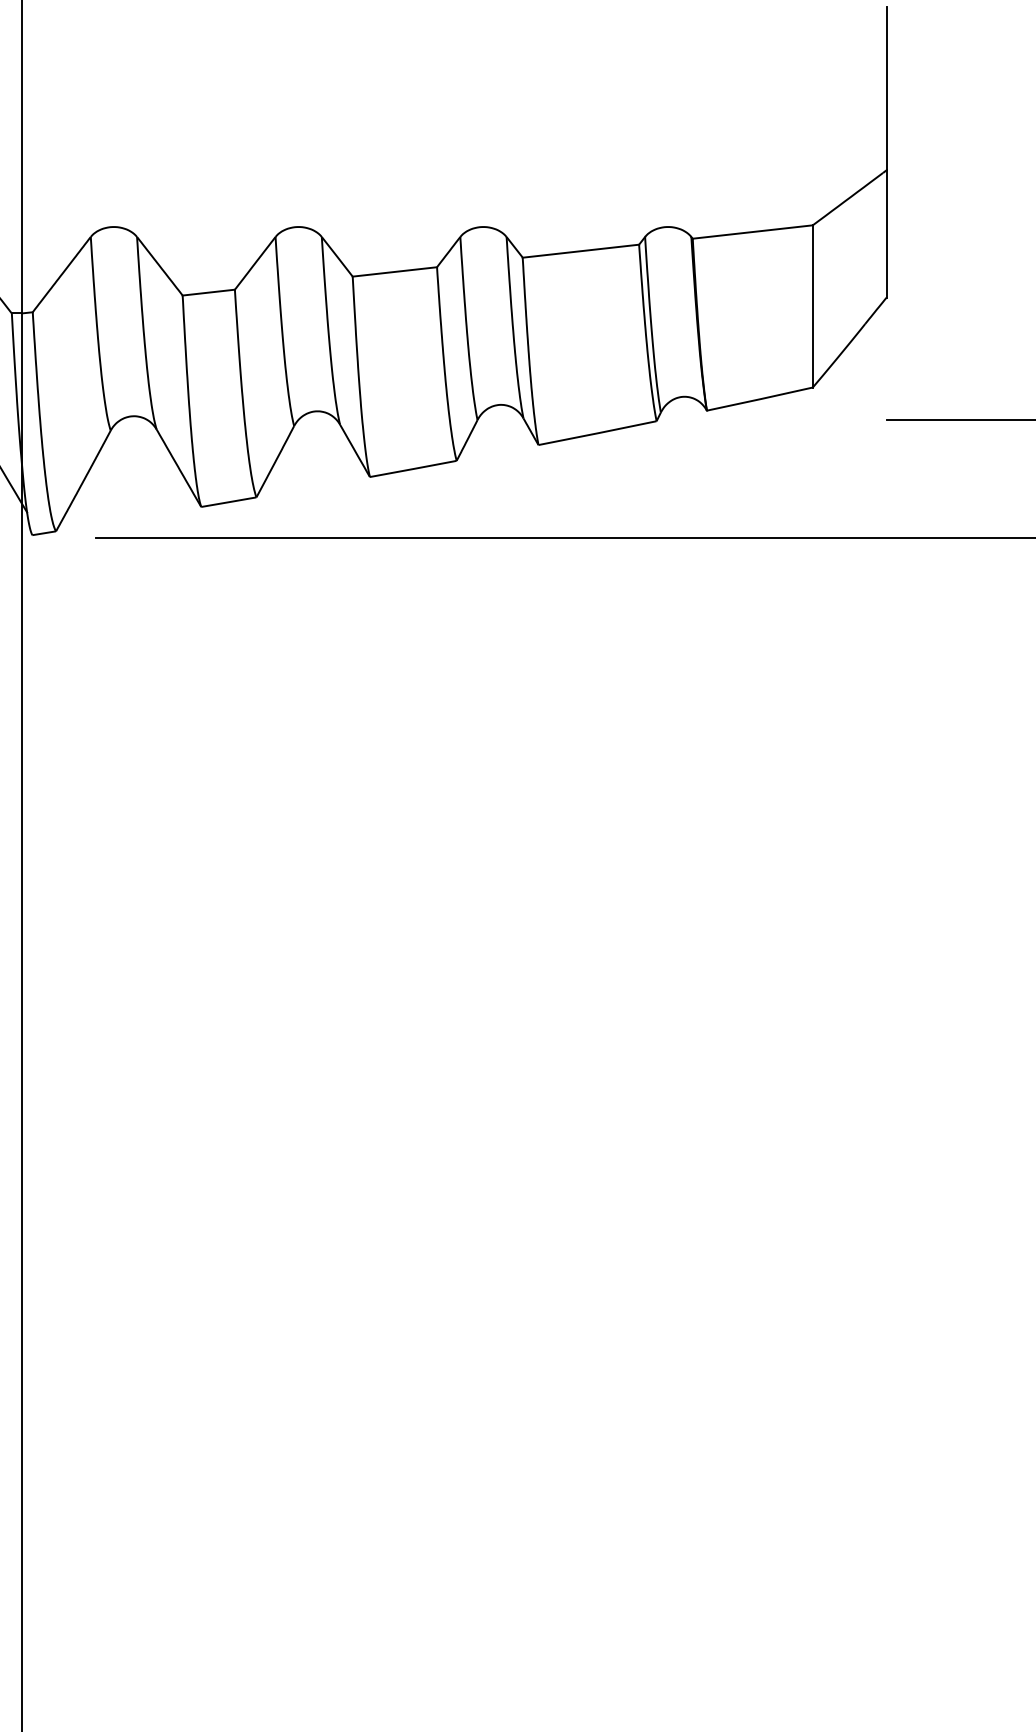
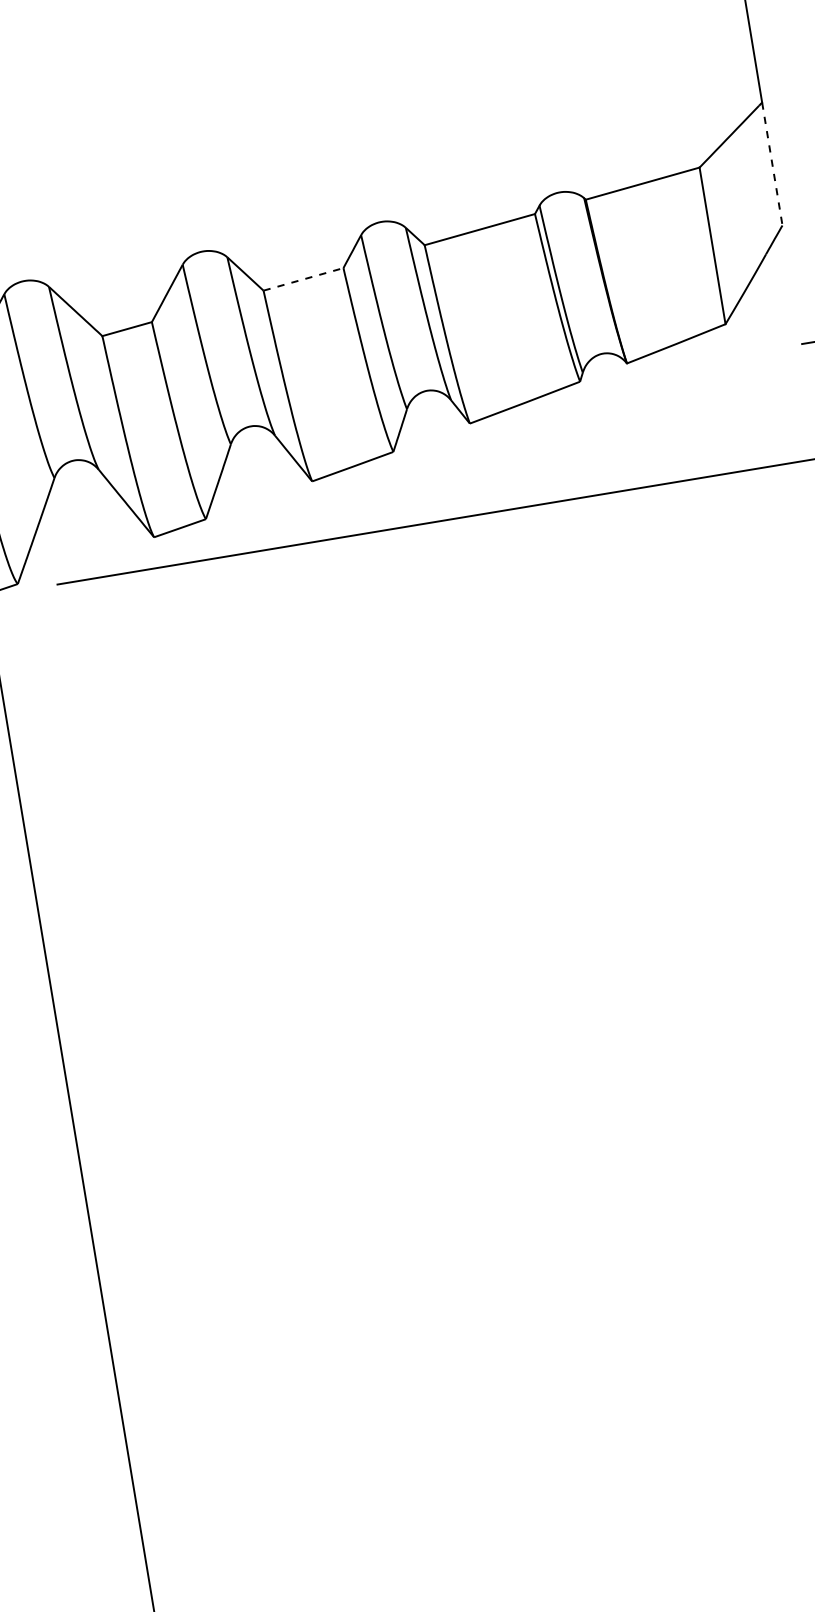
line: (886, 233) -> (772, 163), solid -> dashed
line: (395, 271) -> (304, 278), solid -> dashed

